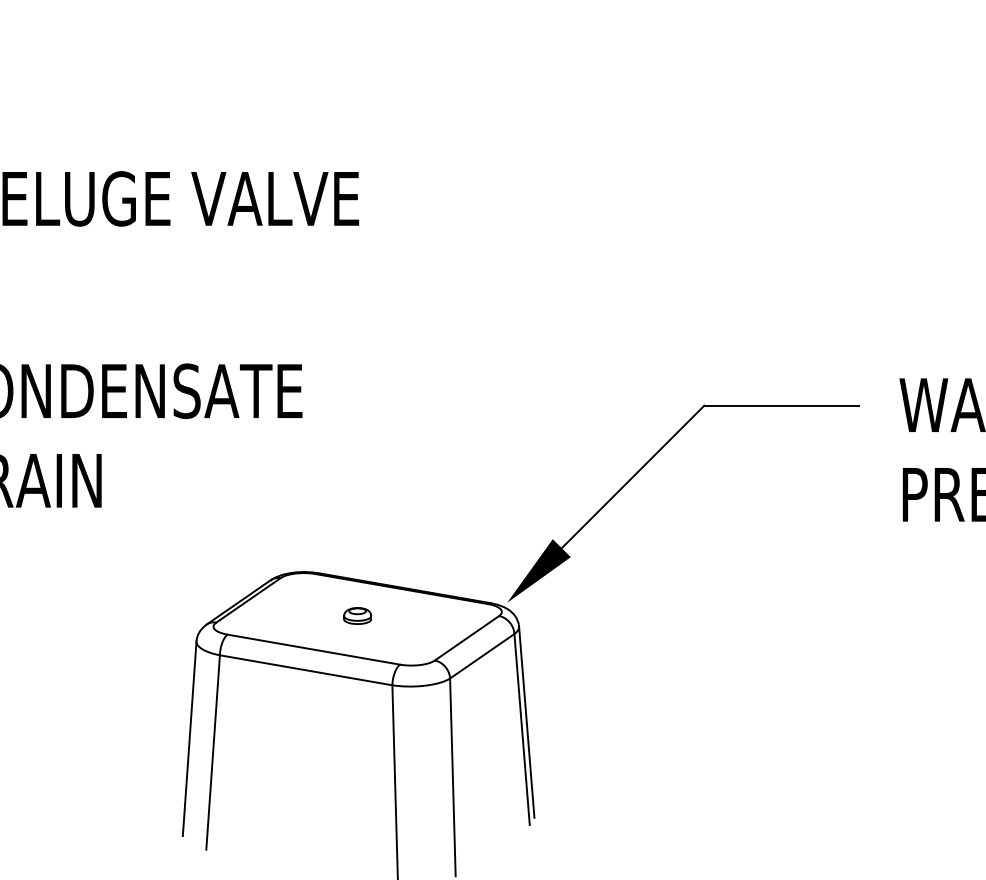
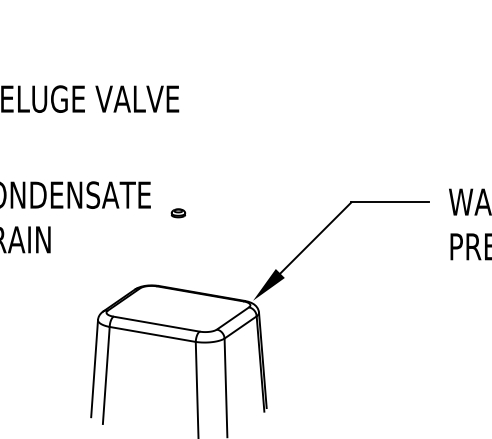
part: (357, 616) -> (178, 213), moved

